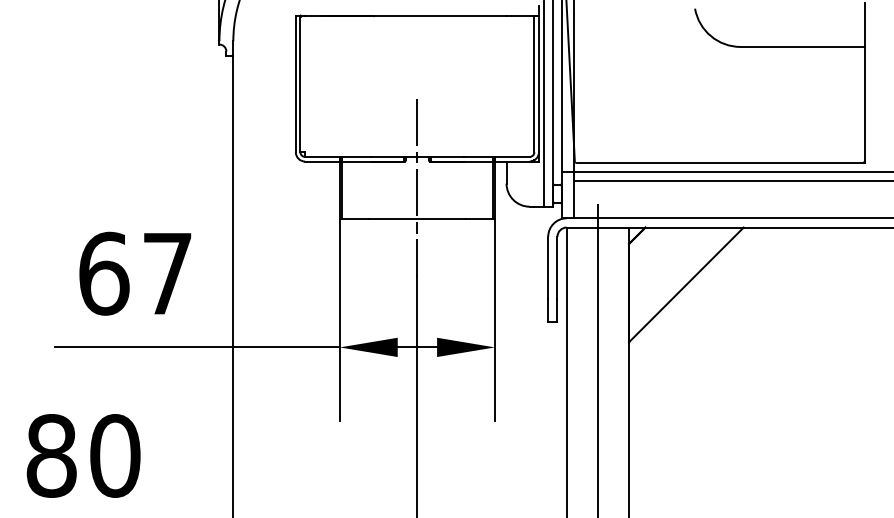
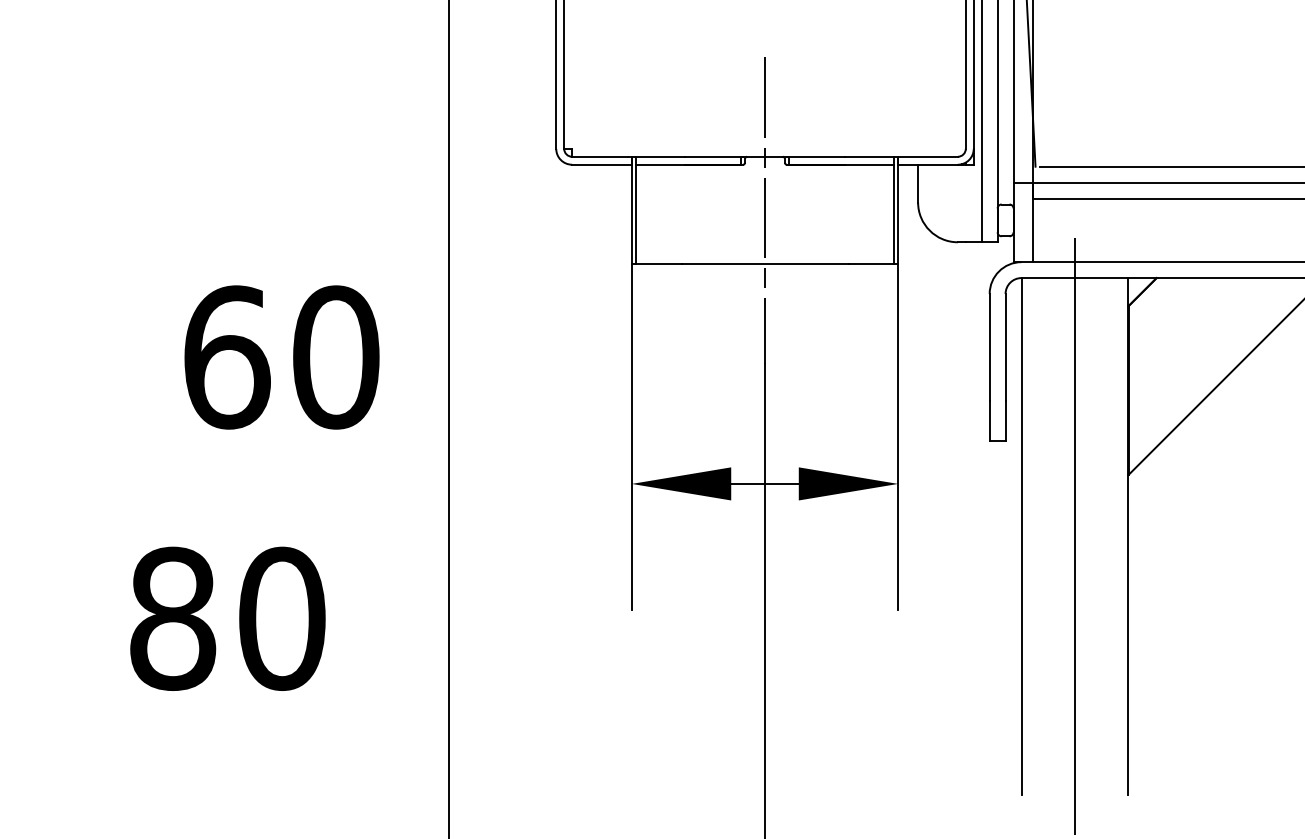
text: (167, 273) -> (335, 356), 67 -> 60
line: (196, 347) -> (385, 484), removed
text: (83, 455) -> (227, 618), moved

